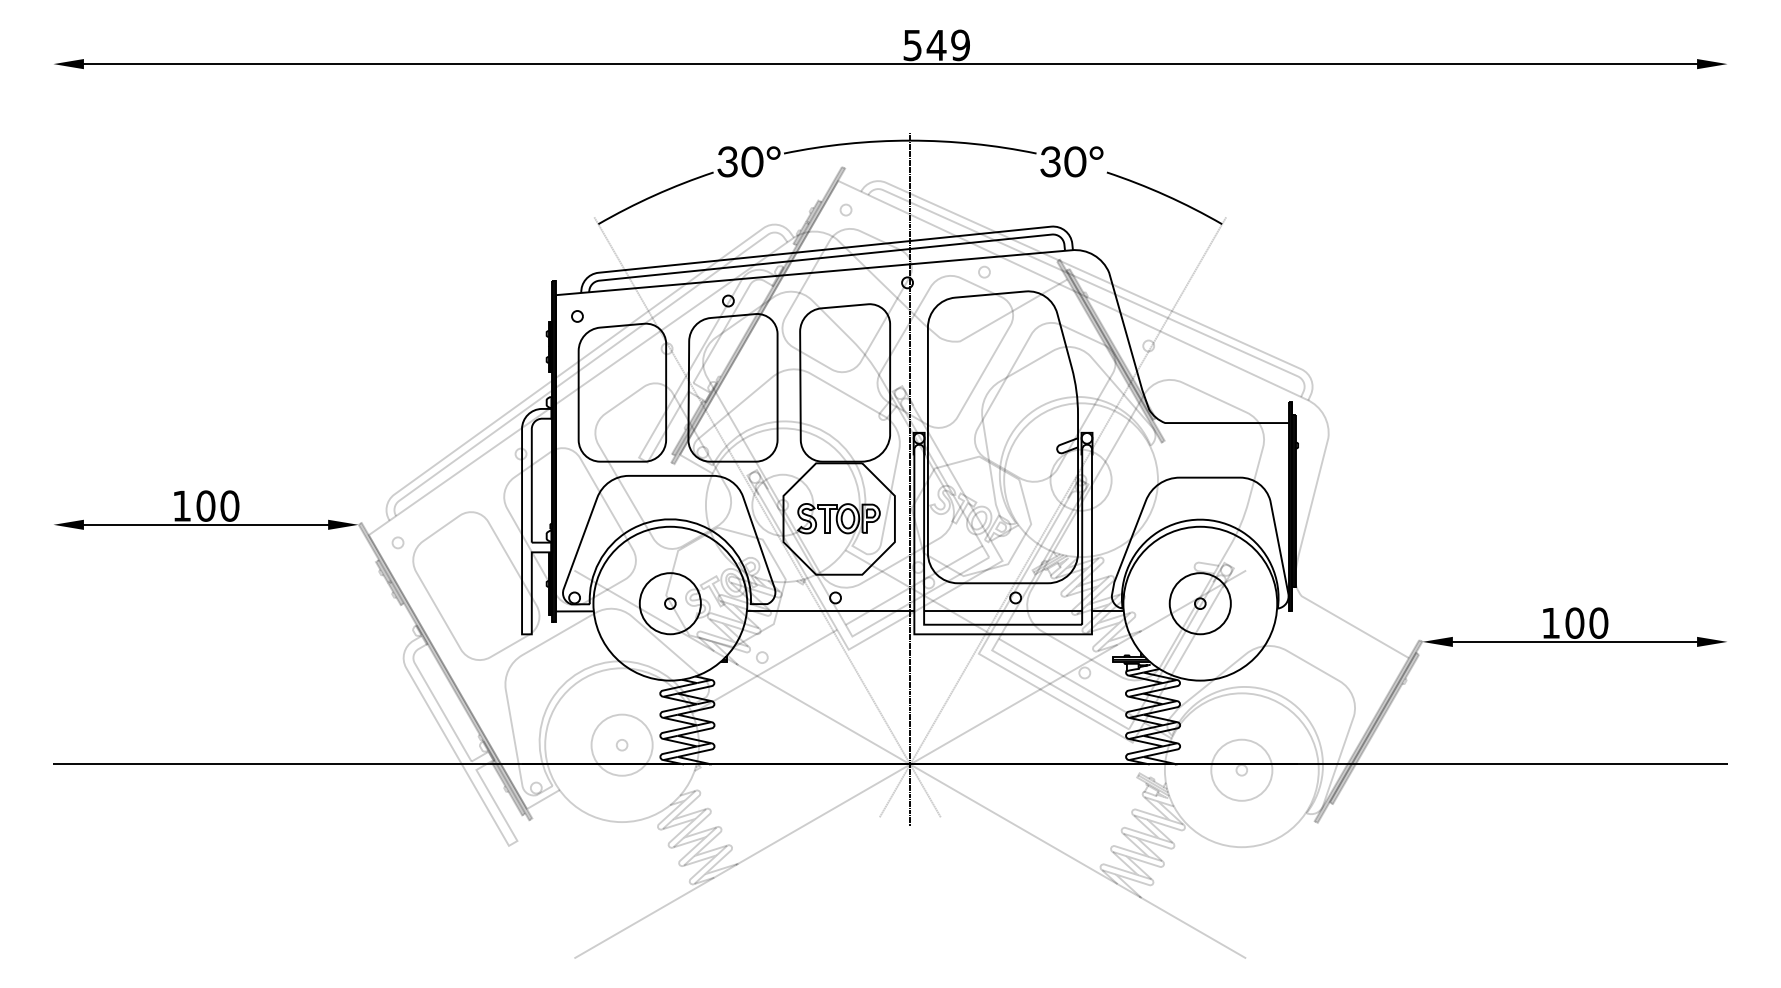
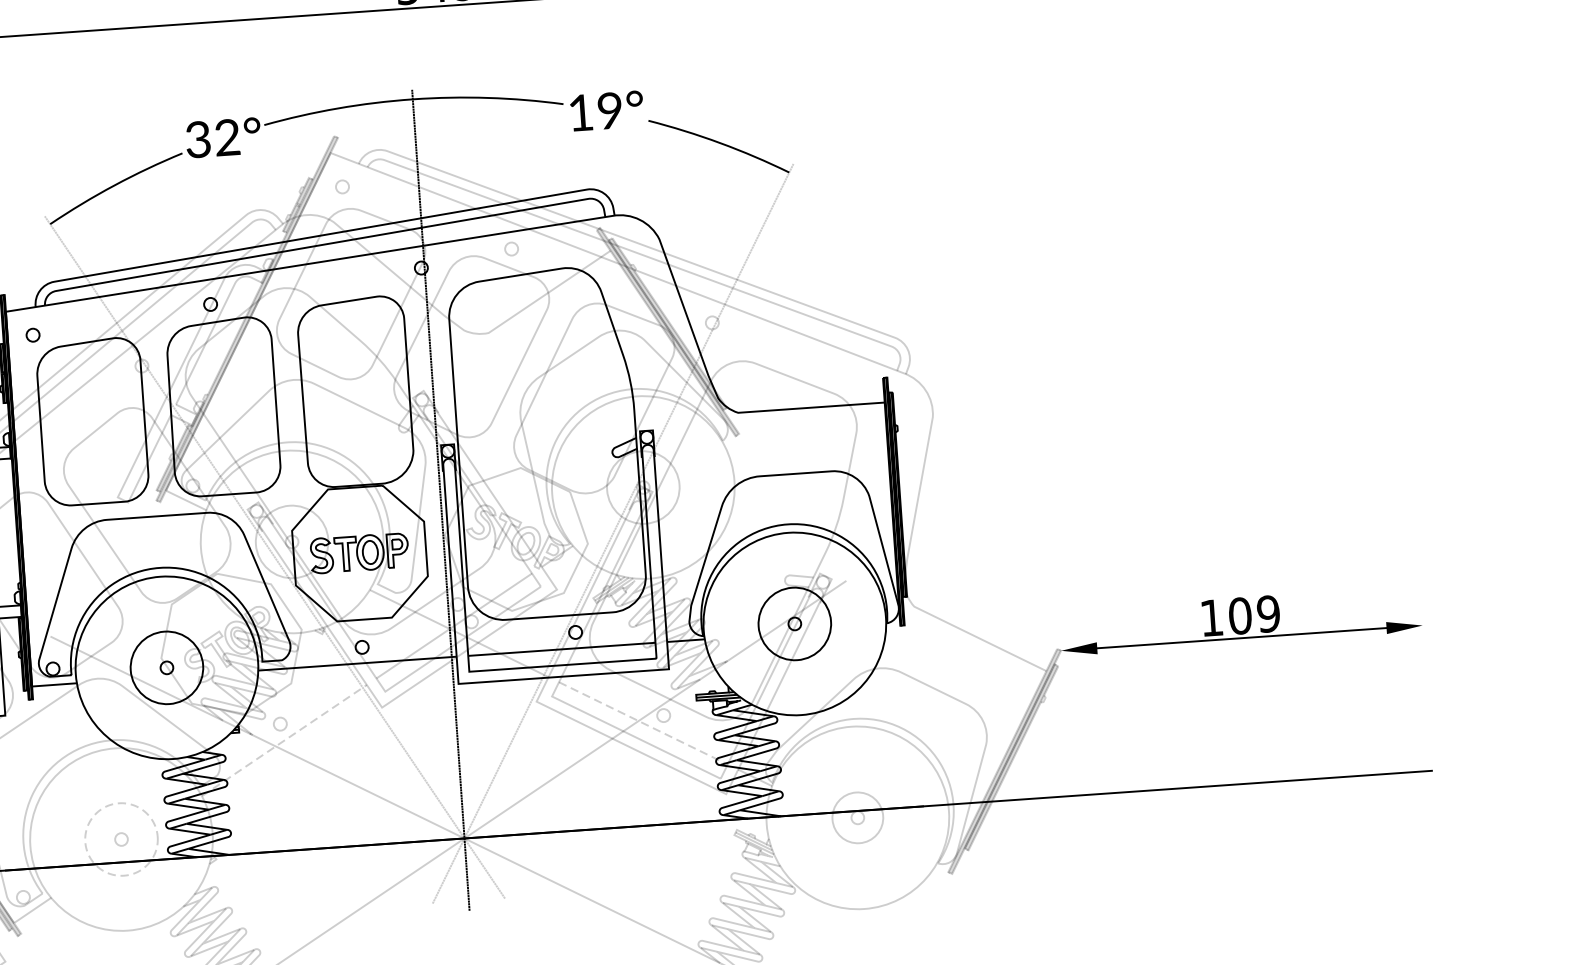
text: (752, 161) -> (227, 137), 30° -> 32°
text: (1063, 161) -> (596, 111), 30° -> 19°
text: (1598, 622) -> (1268, 613), 100 -> 109
line: (764, 671) -> (284, 740), solid -> dashed
line: (1067, 678) -> (643, 723), solid -> dashed
circle: (621, 744) -> (120, 838), solid -> dashed
circle: (1241, 769) -> (857, 816), size x0.7

